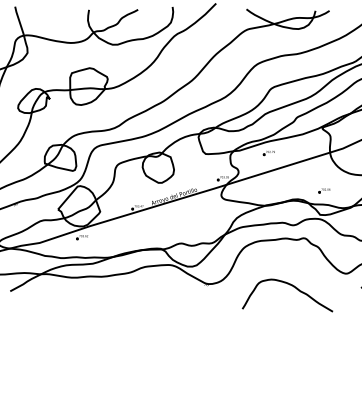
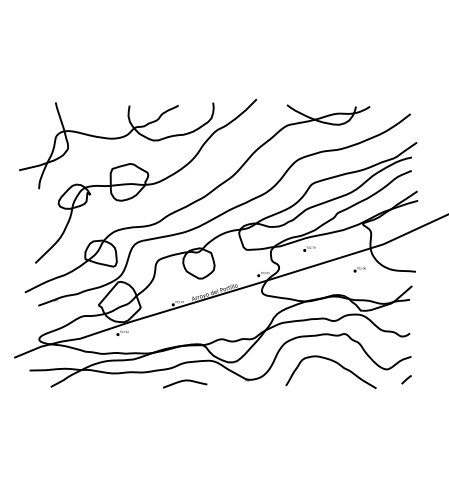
part: (323, 190) -> (359, 269), moved
curve: (144, 285) -> (185, 381), added
curve: (291, 286) -> (335, 363), moved

